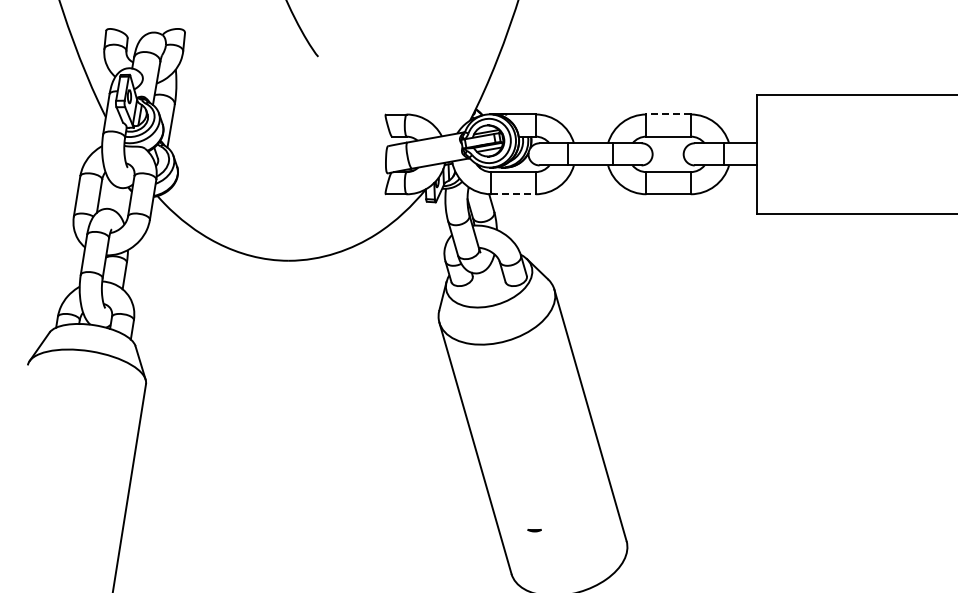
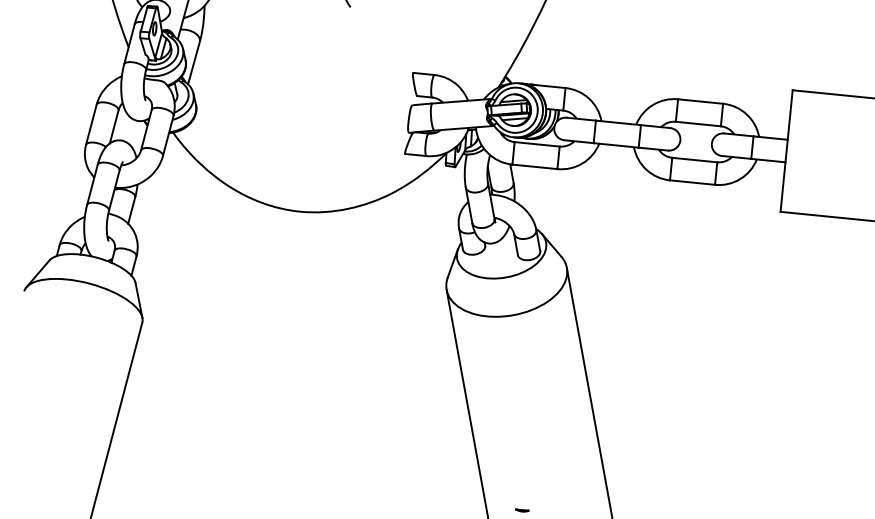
line: (668, 114) -> (700, 101), dashed -> solid
line: (513, 194) -> (534, 167), dashed -> solid

